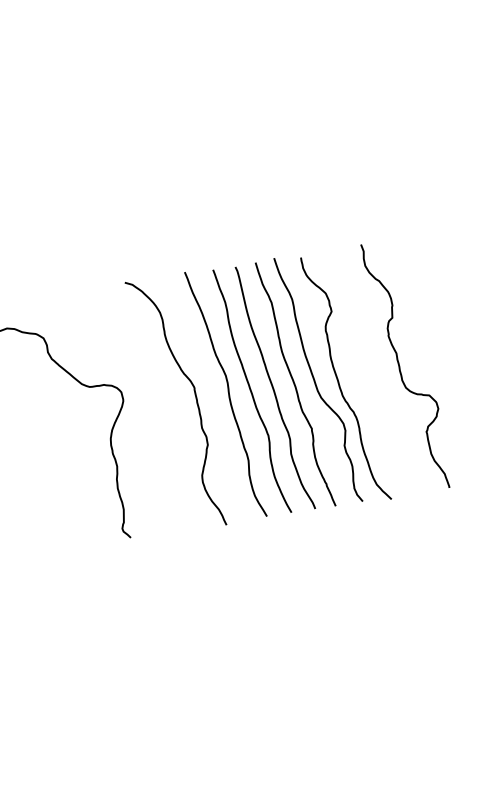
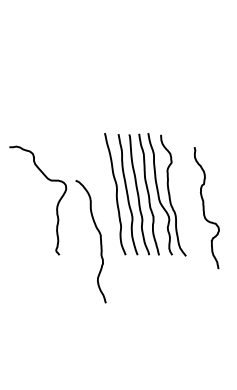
curve: (401, 367) -> (204, 208), moved
curve: (195, 399) -> (100, 241), moved

